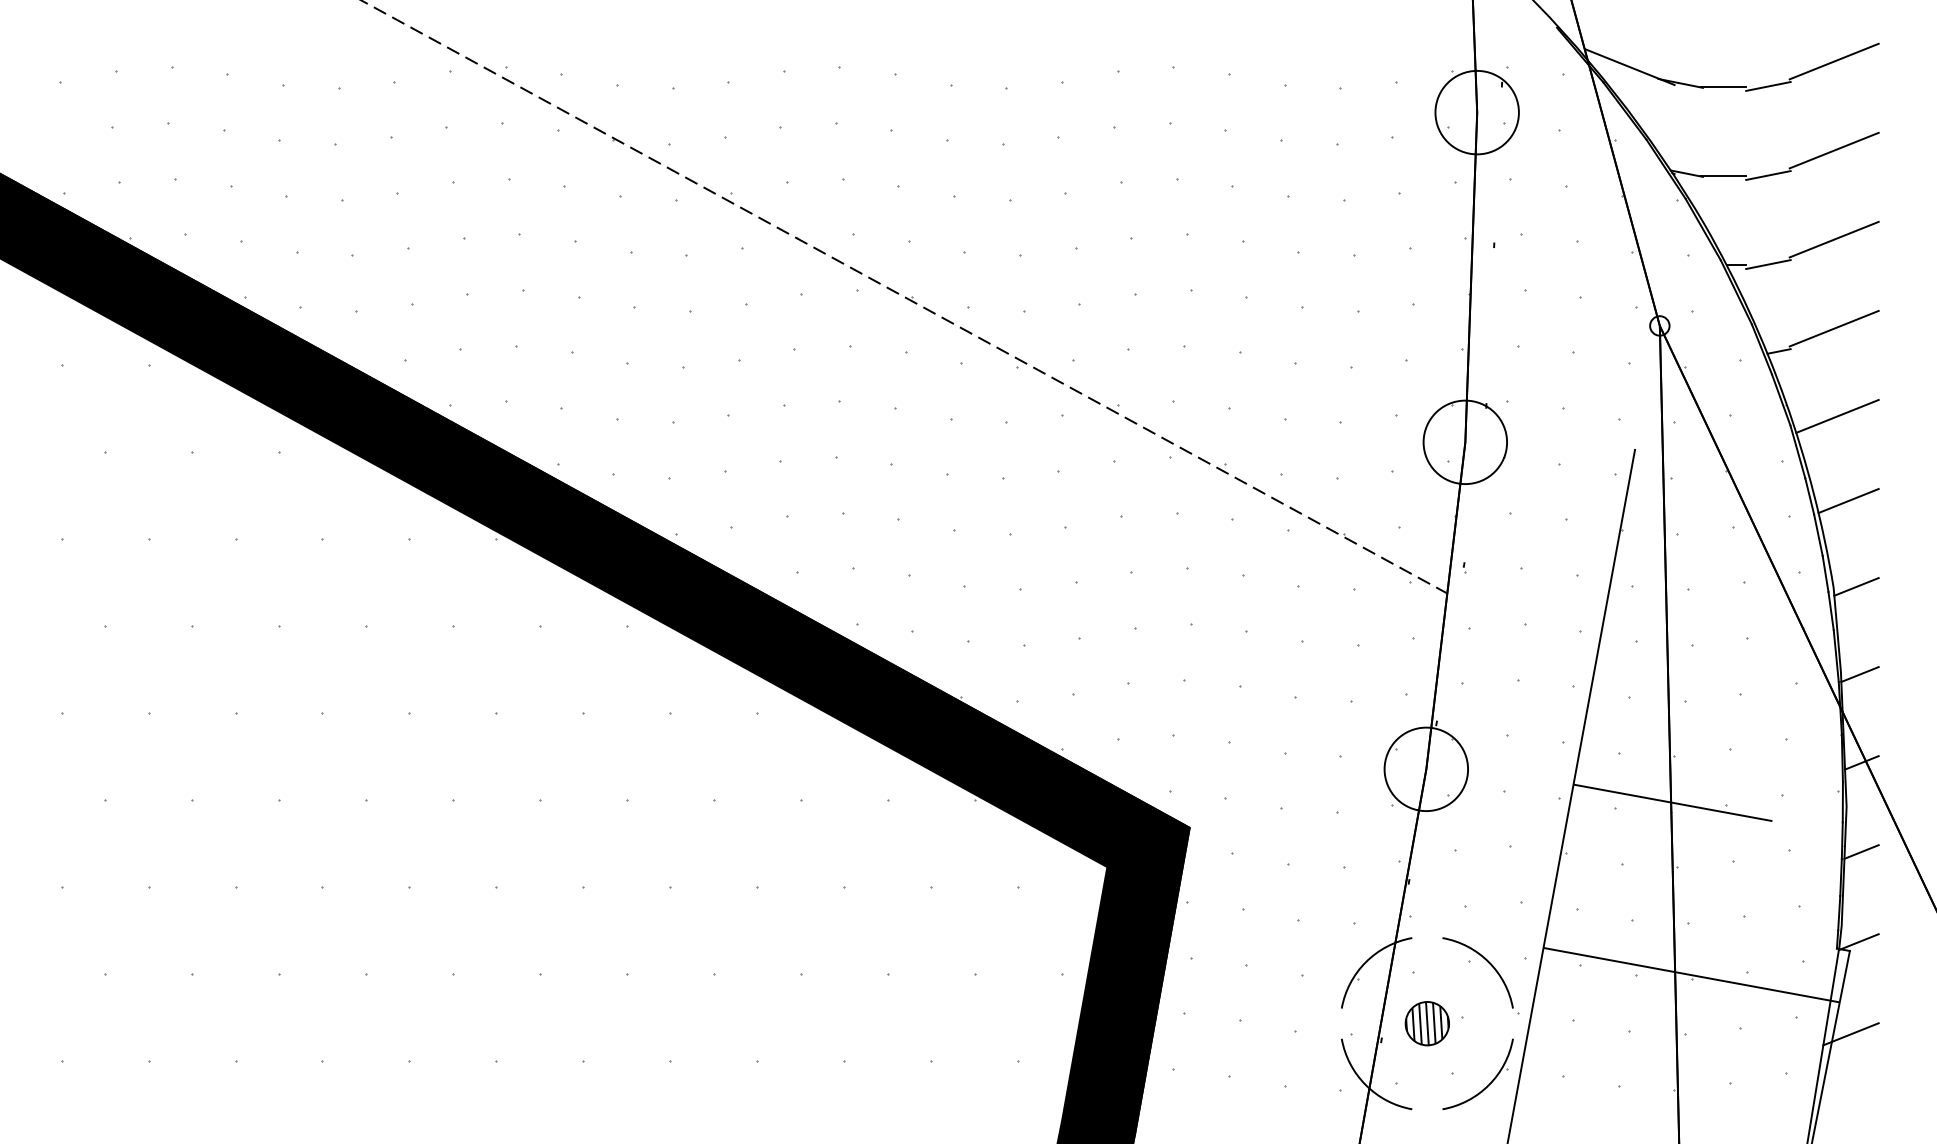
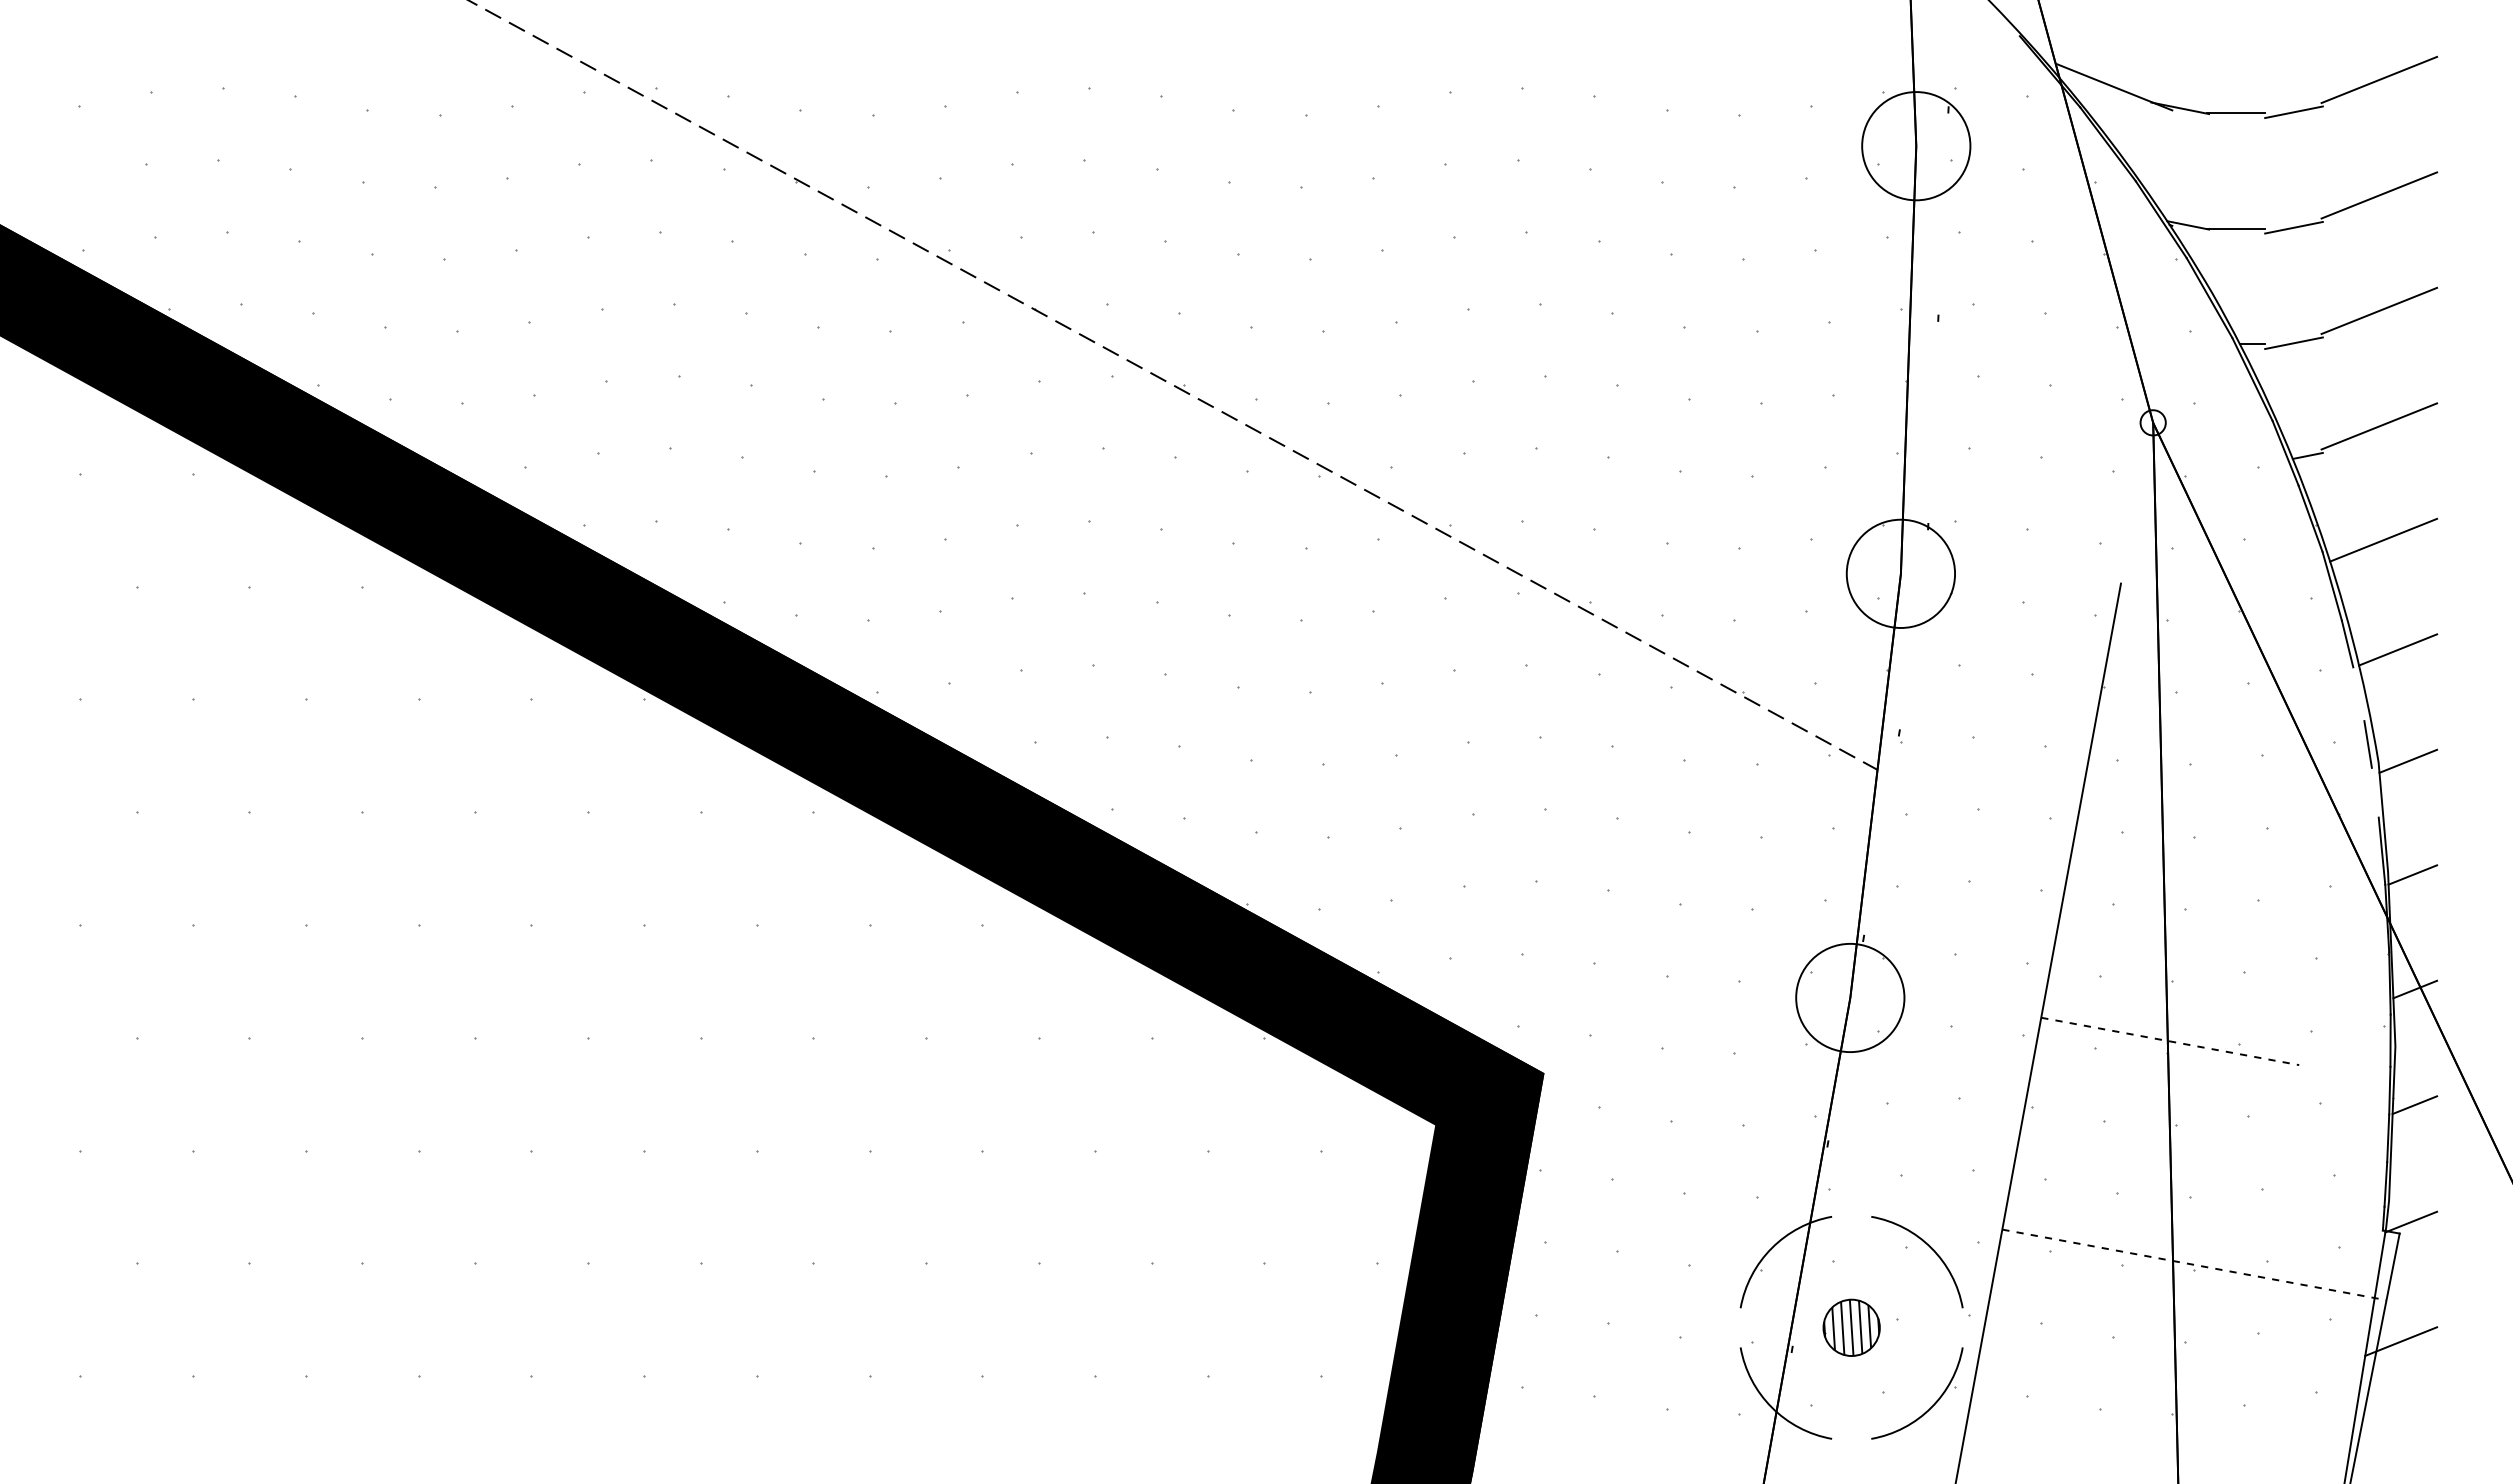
line: (1818, 535) -> (2358, 694), removed
line: (1830, 610) -> (2374, 792), removed
line: (1673, 802) -> (2170, 1041), solid -> dashed
line: (1691, 975) -> (2194, 1265), solid -> dashed

